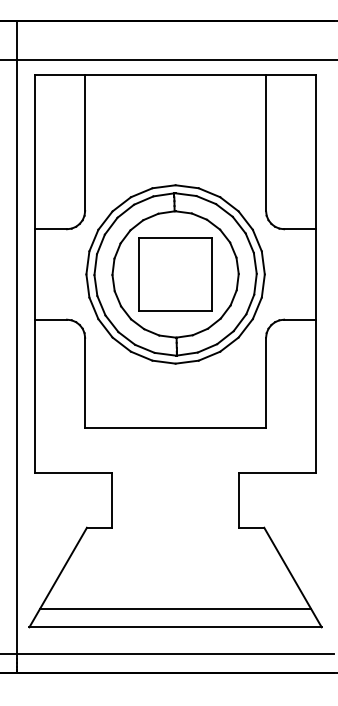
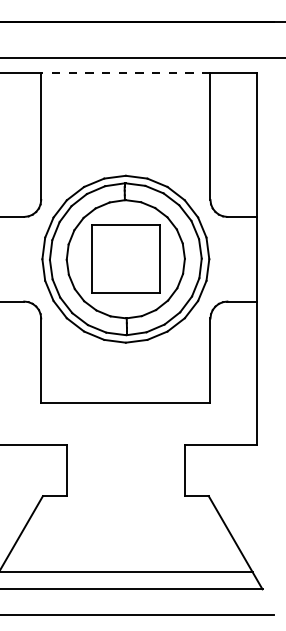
line: (175, 75) -> (125, 73), solid -> dashed

